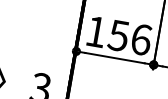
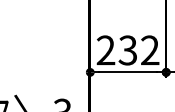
text: (118, 35) -> (127, 50), 156 -> 232

